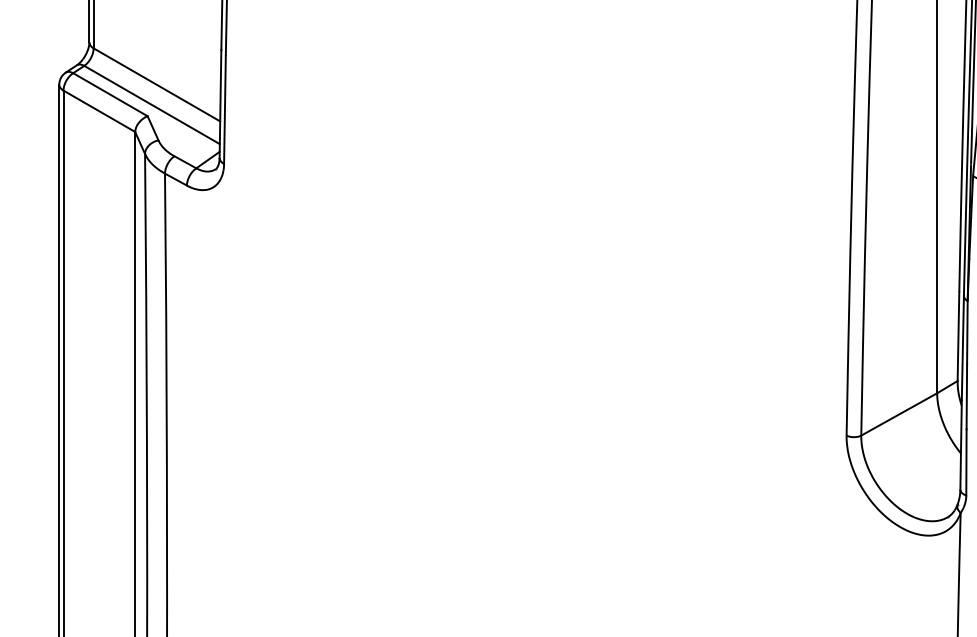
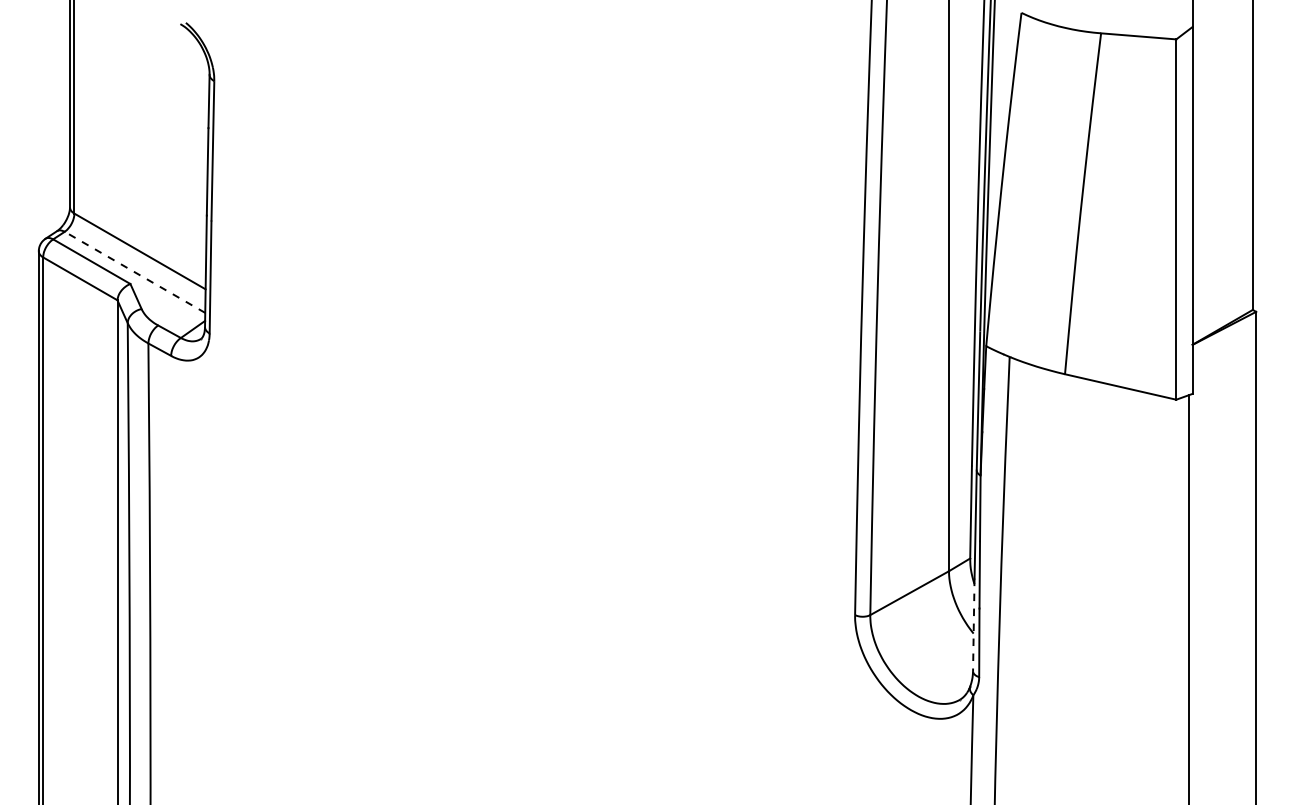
line: (151, 105) -> (134, 272), solid -> dashed
line: (960, 445) -> (973, 625), solid -> dashed

